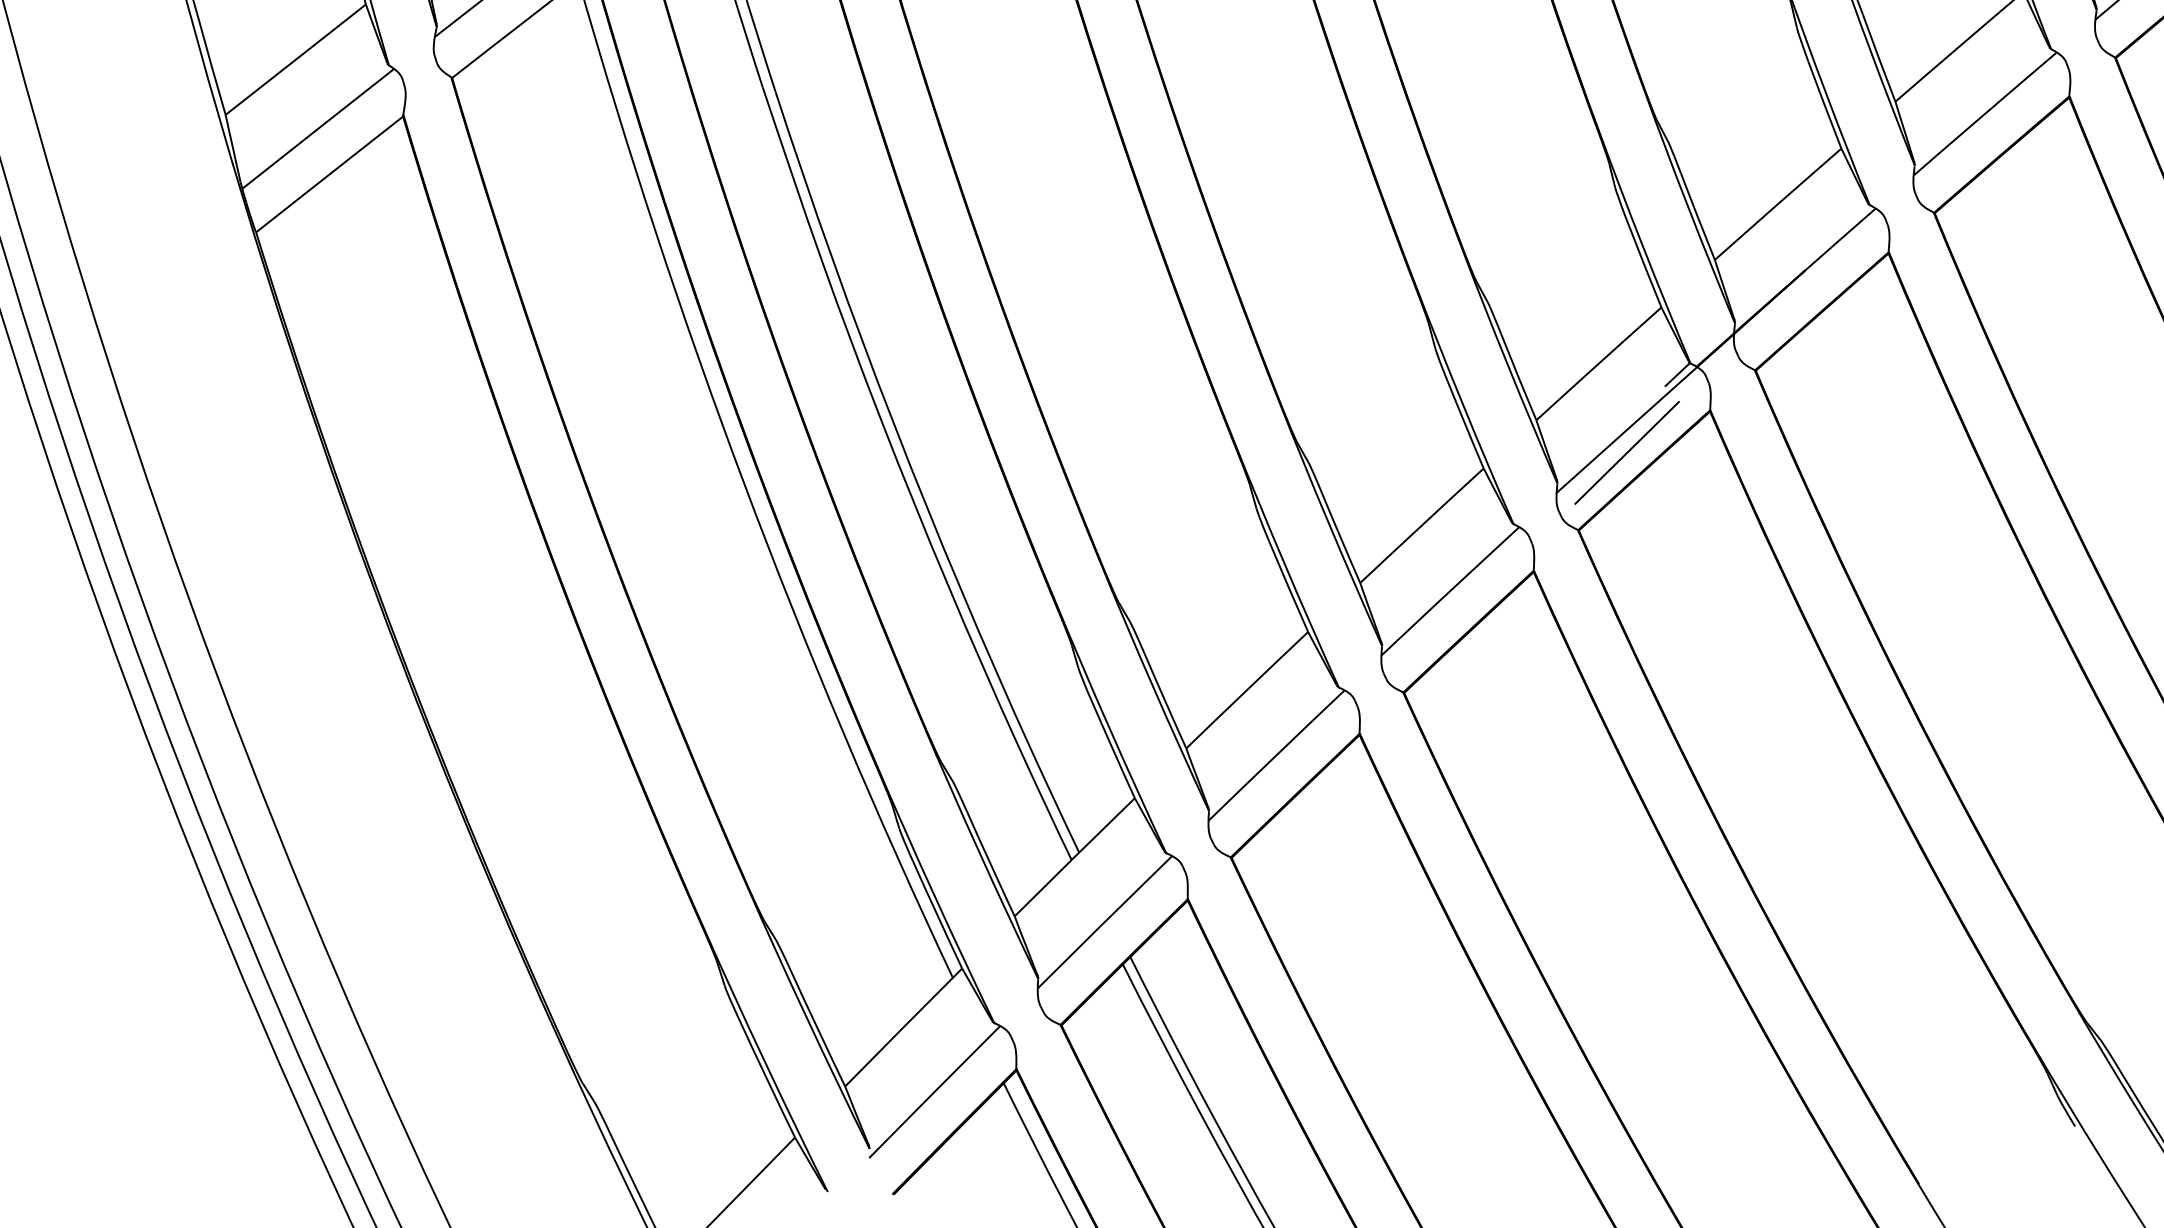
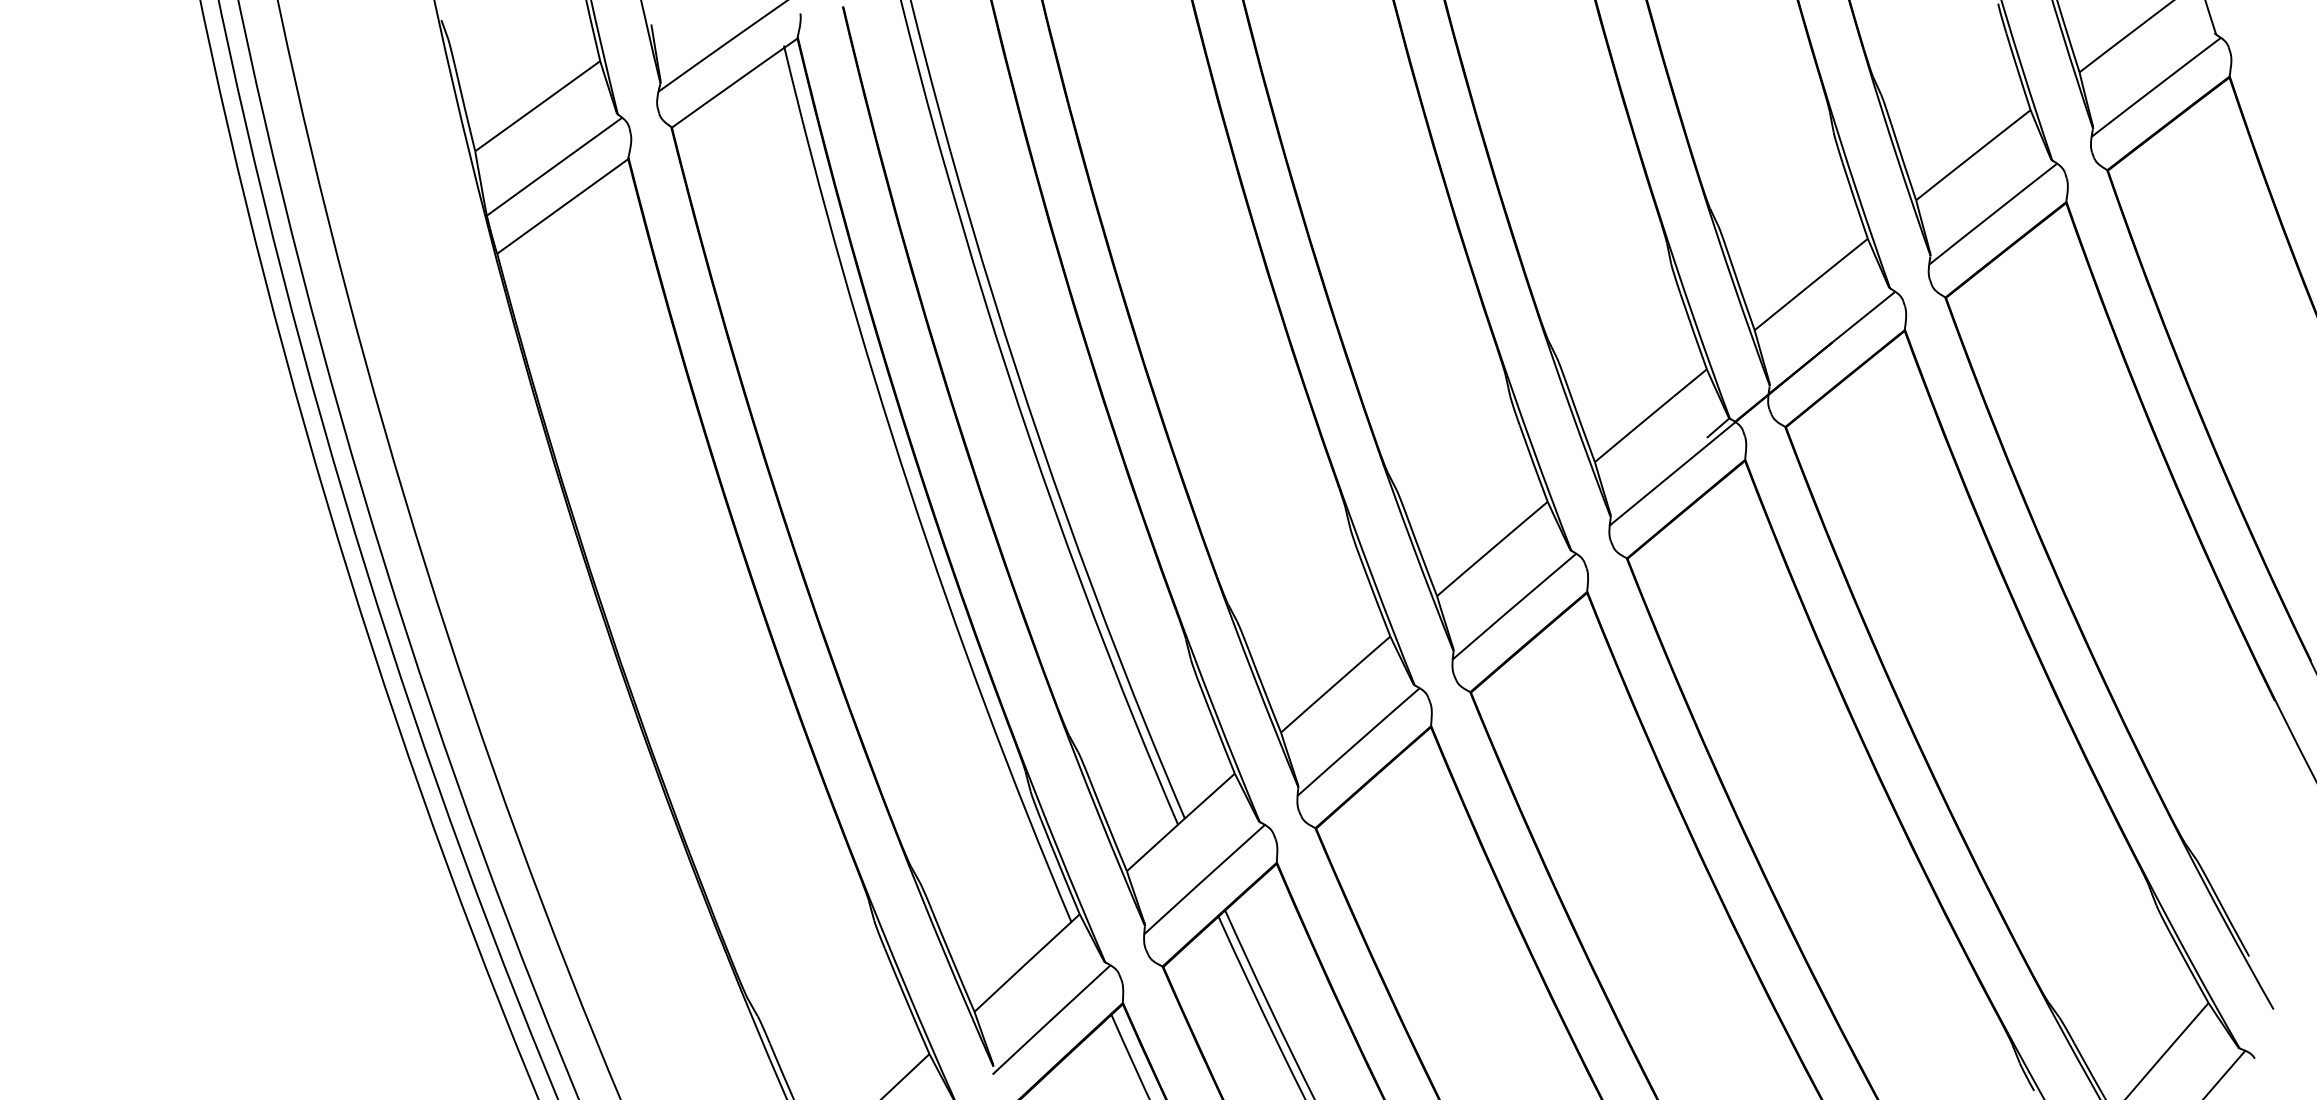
line: (1626, 452) -> (1671, 493), removed

